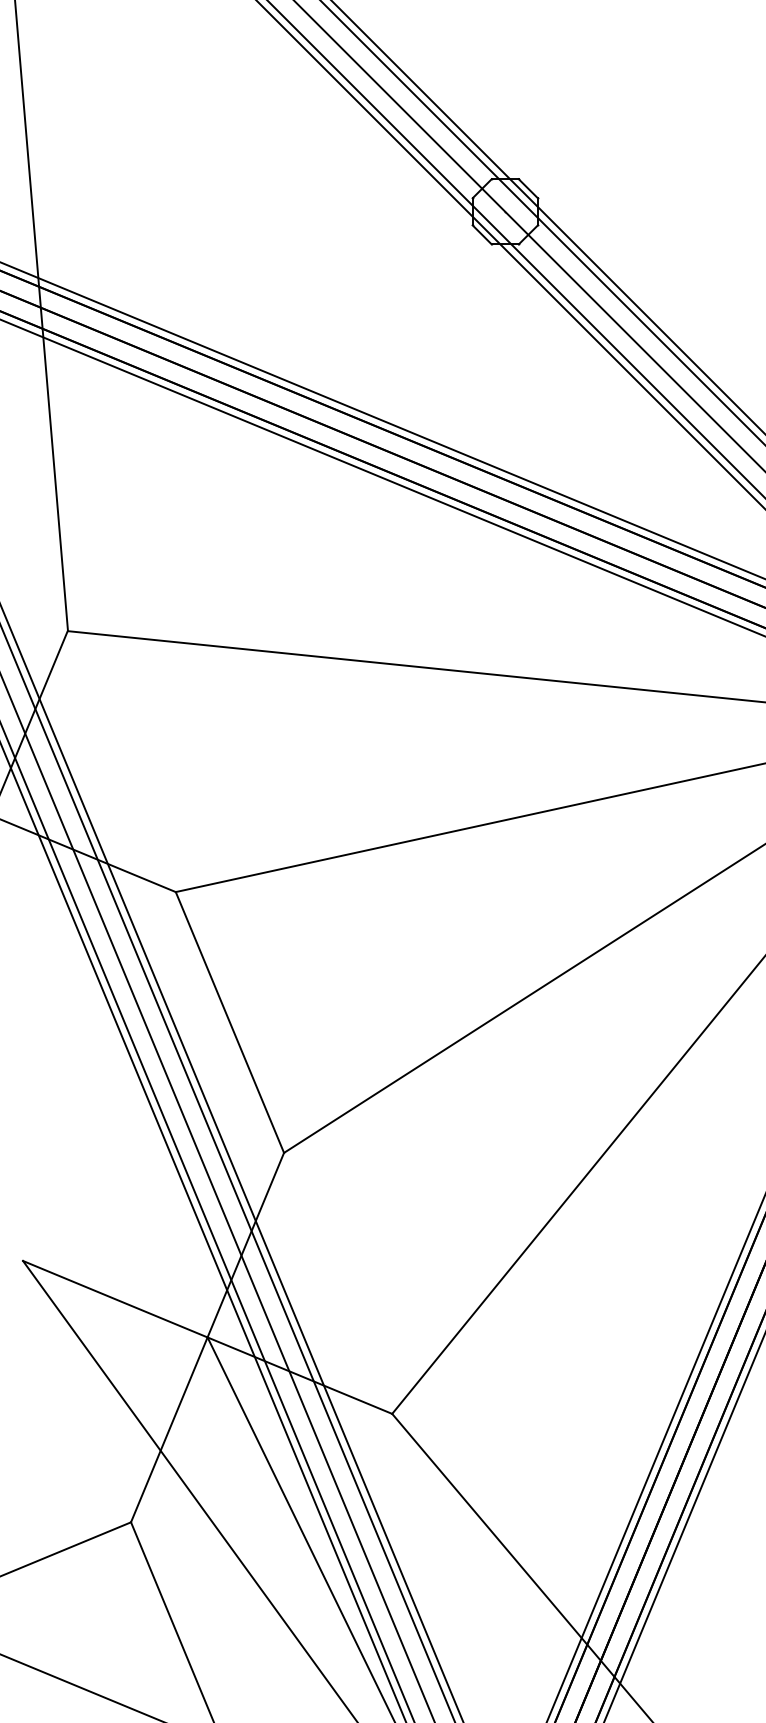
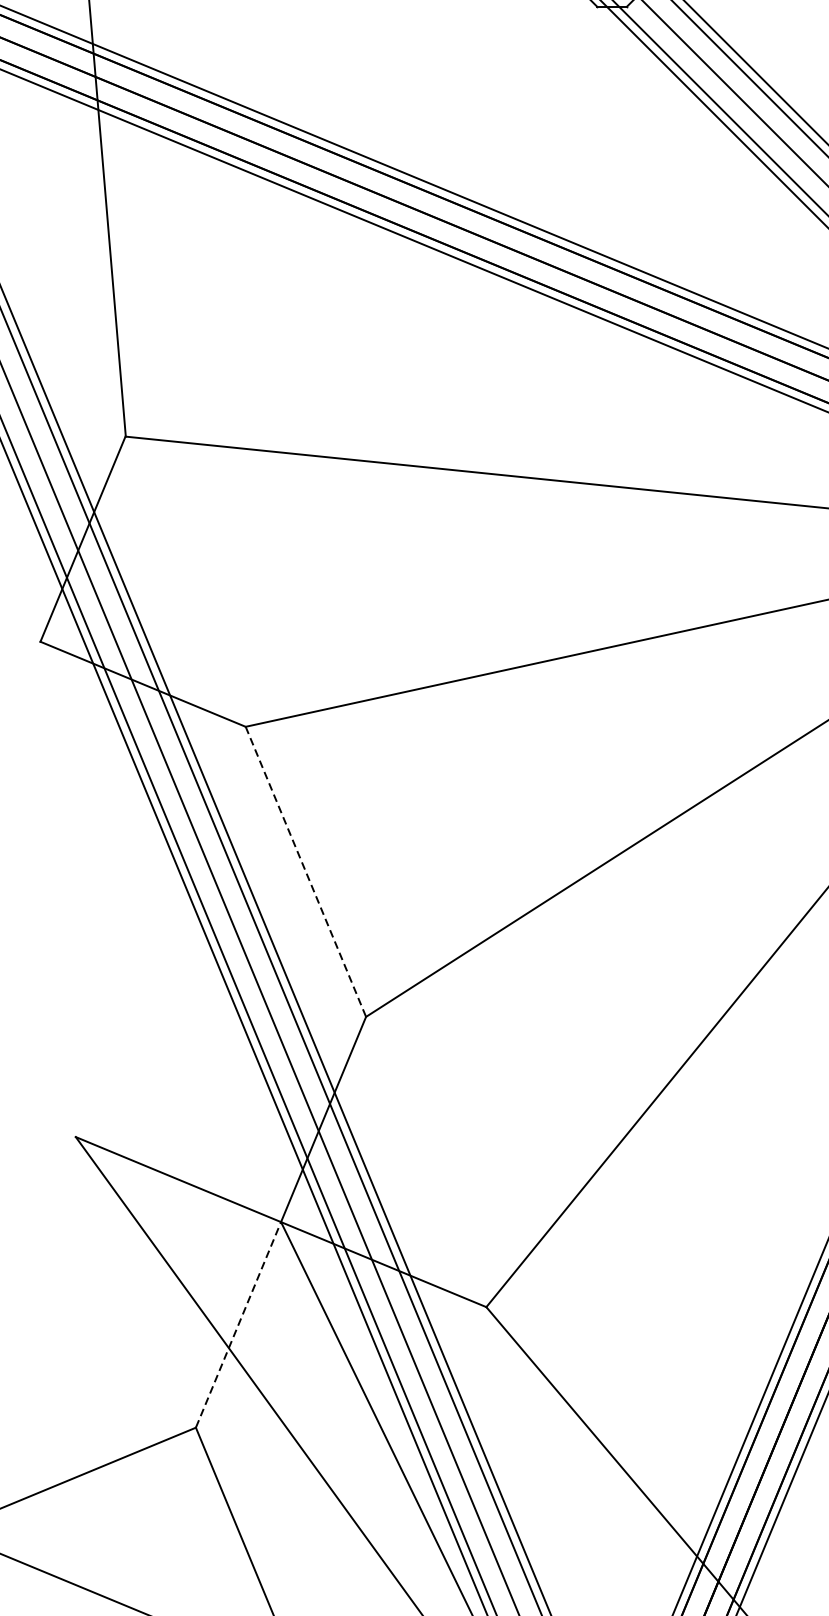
line: (230, 1022) -> (306, 871), solid -> dashed
line: (169, 1429) -> (238, 1324), solid -> dashed

